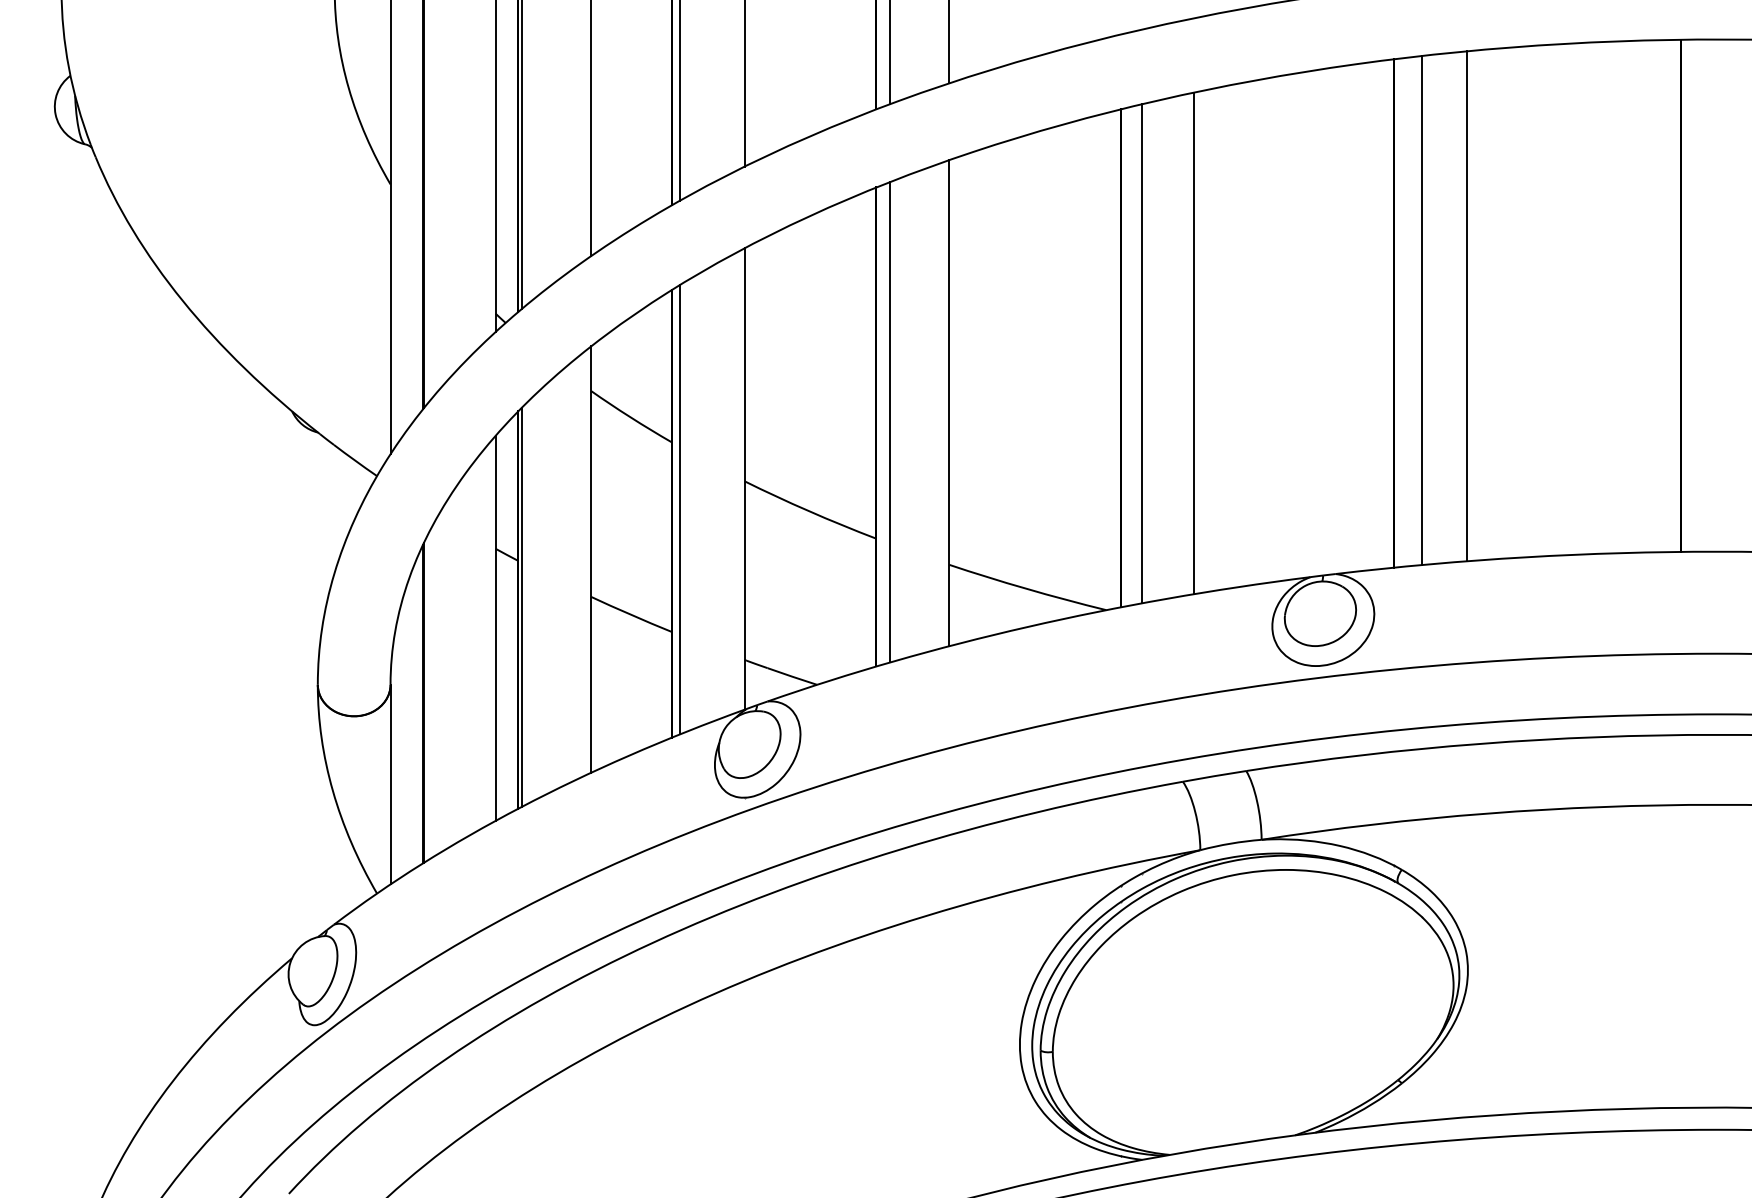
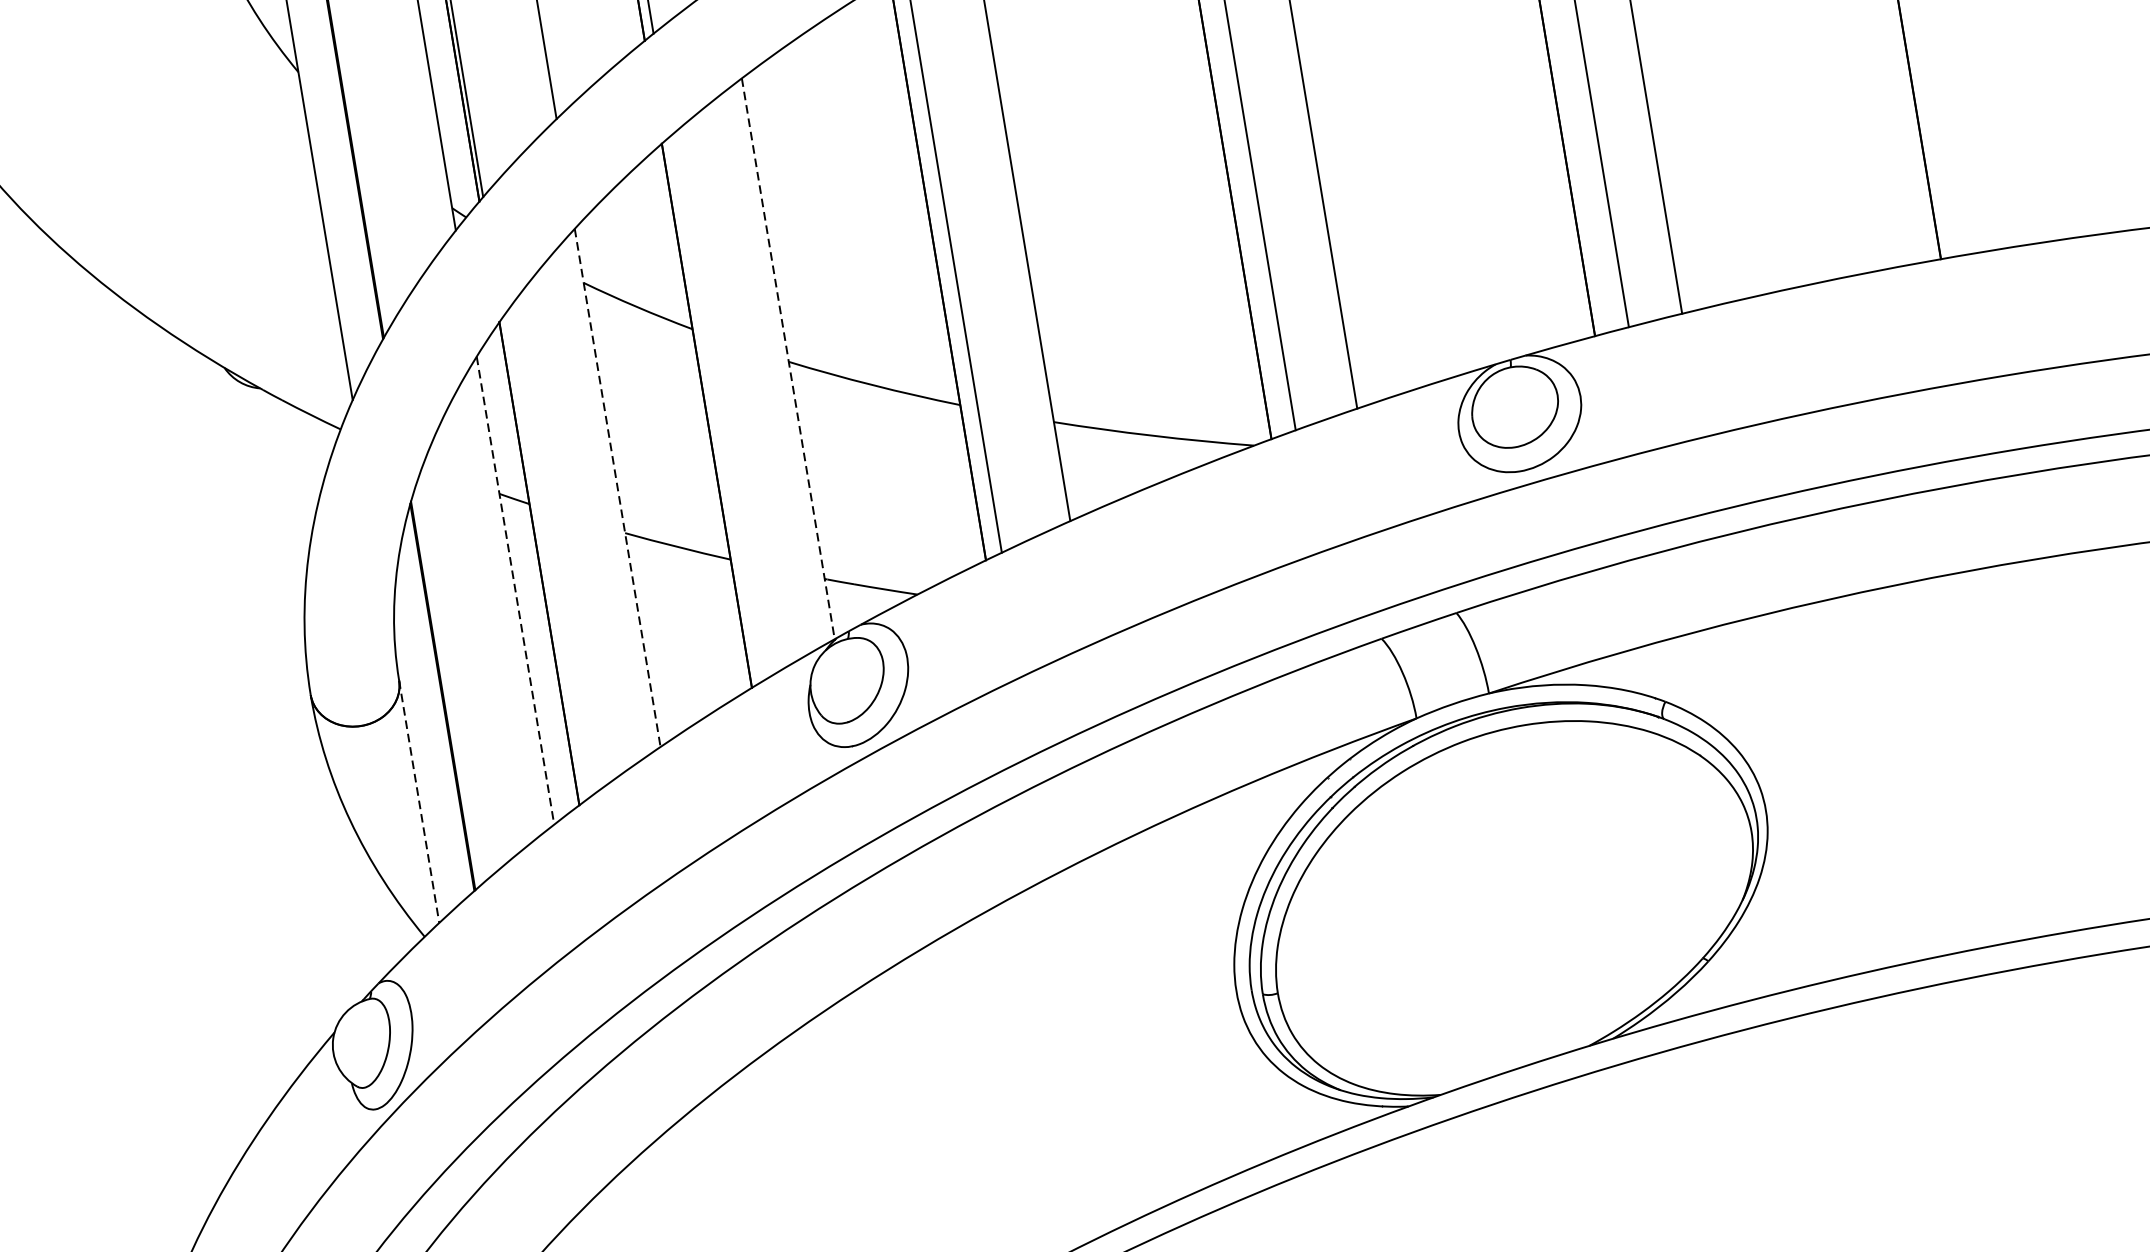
line: (744, 478) -> (787, 358), solid -> dashed
line: (680, 509) -> (716, 408), removed
line: (591, 560) -> (618, 488), solid -> dashed
line: (521, 606) -> (542, 558), removed
line: (495, 628) -> (515, 590), solid -> dashed
line: (390, 784) -> (419, 801), solid -> dashed

